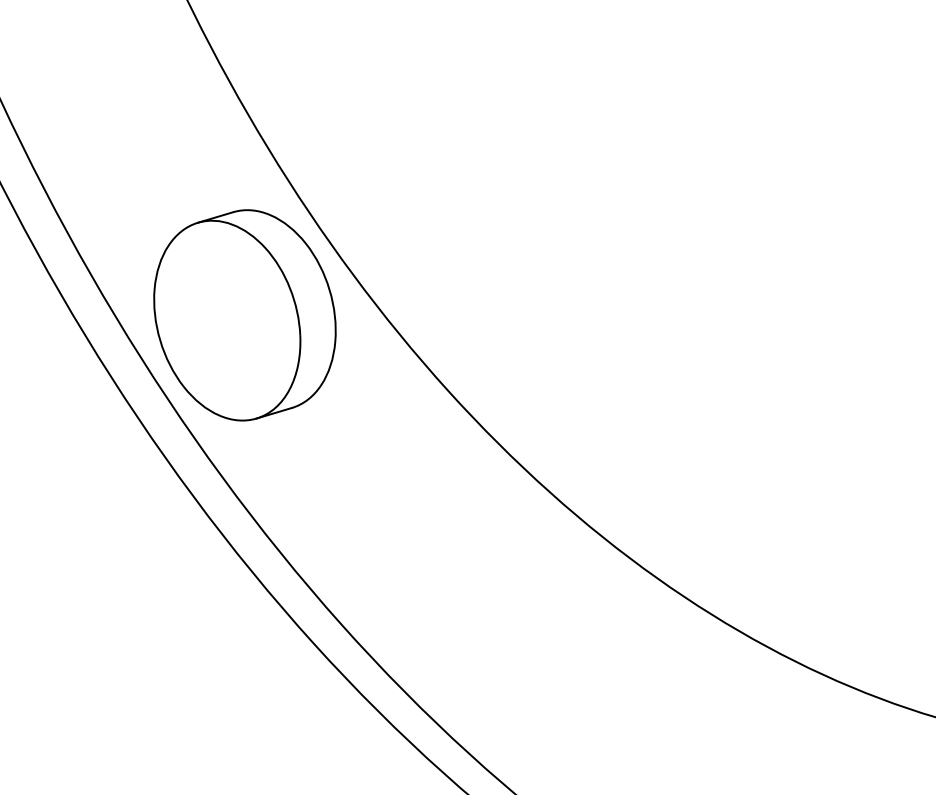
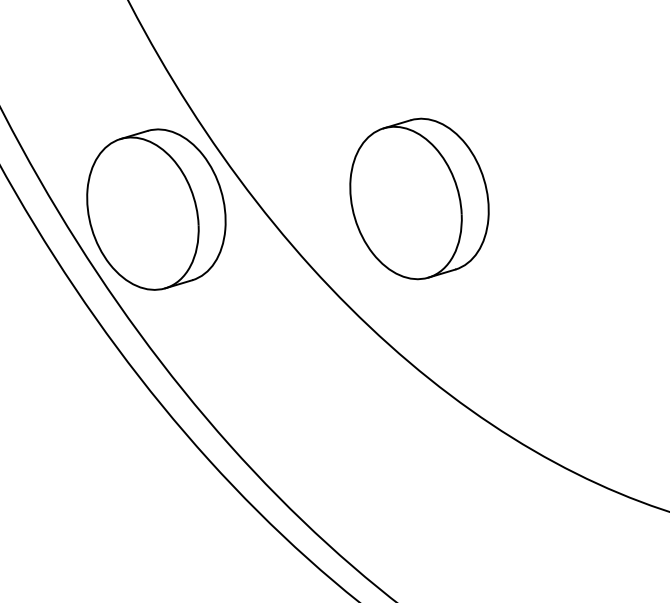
part: (589, 301) -> (419, 199), added

